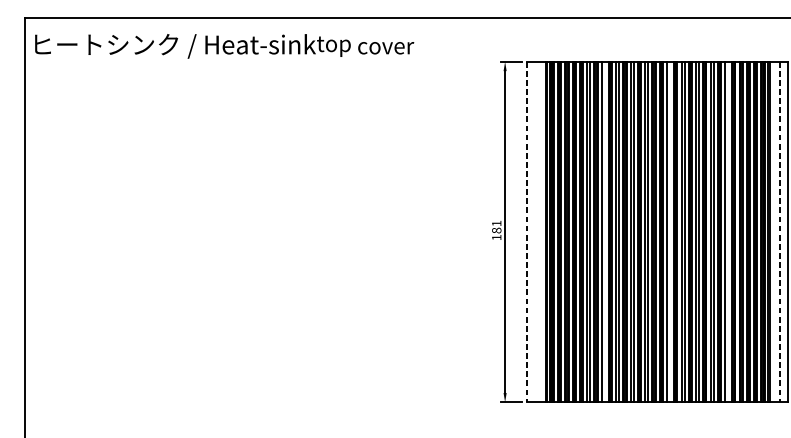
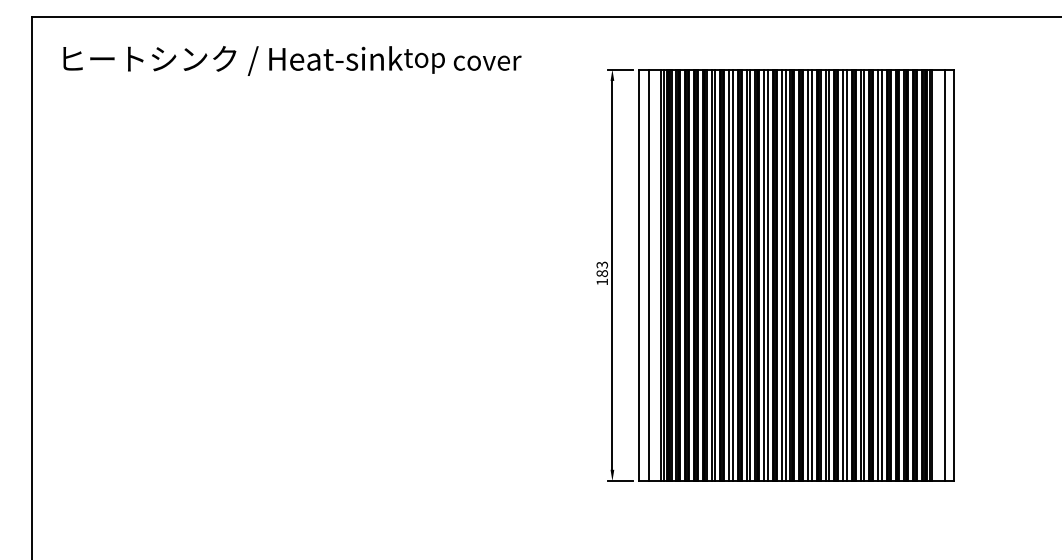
text: (224, 45) -> (292, 60), moved
text: (496, 223) -> (602, 264), 181 -> 183
line: (527, 232) -> (639, 275), dashed -> solid
line: (534, 232) -> (648, 275), added
line: (604, 232) -> (732, 275), added
line: (669, 232) -> (811, 275), added
line: (727, 232) -> (881, 275), added
line: (779, 232) -> (944, 275), dashed -> solid

